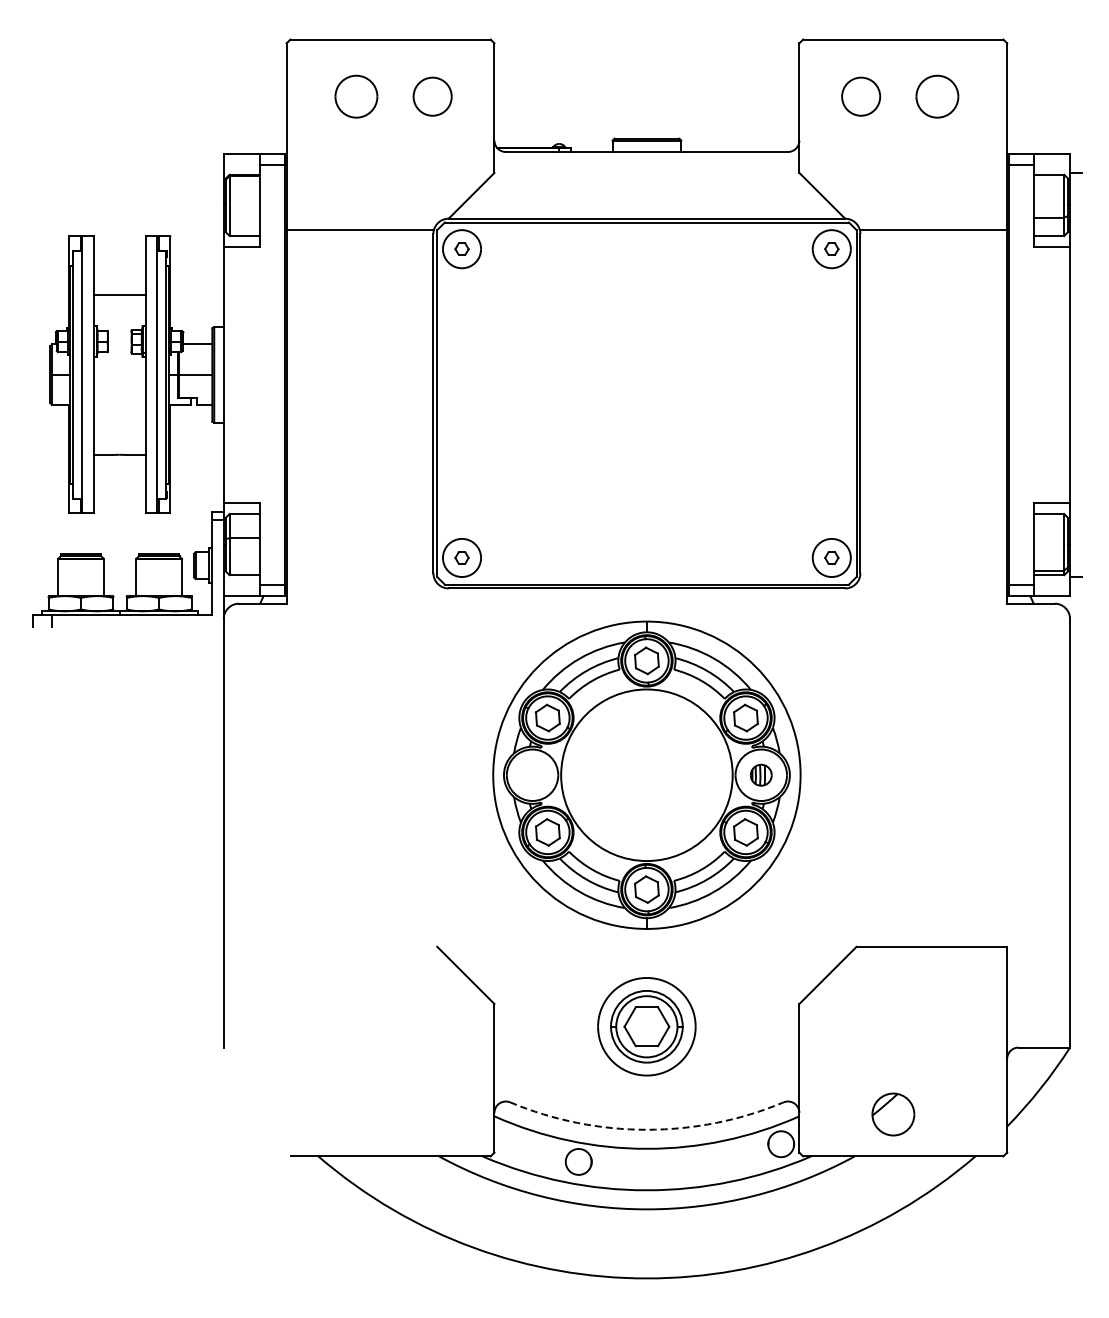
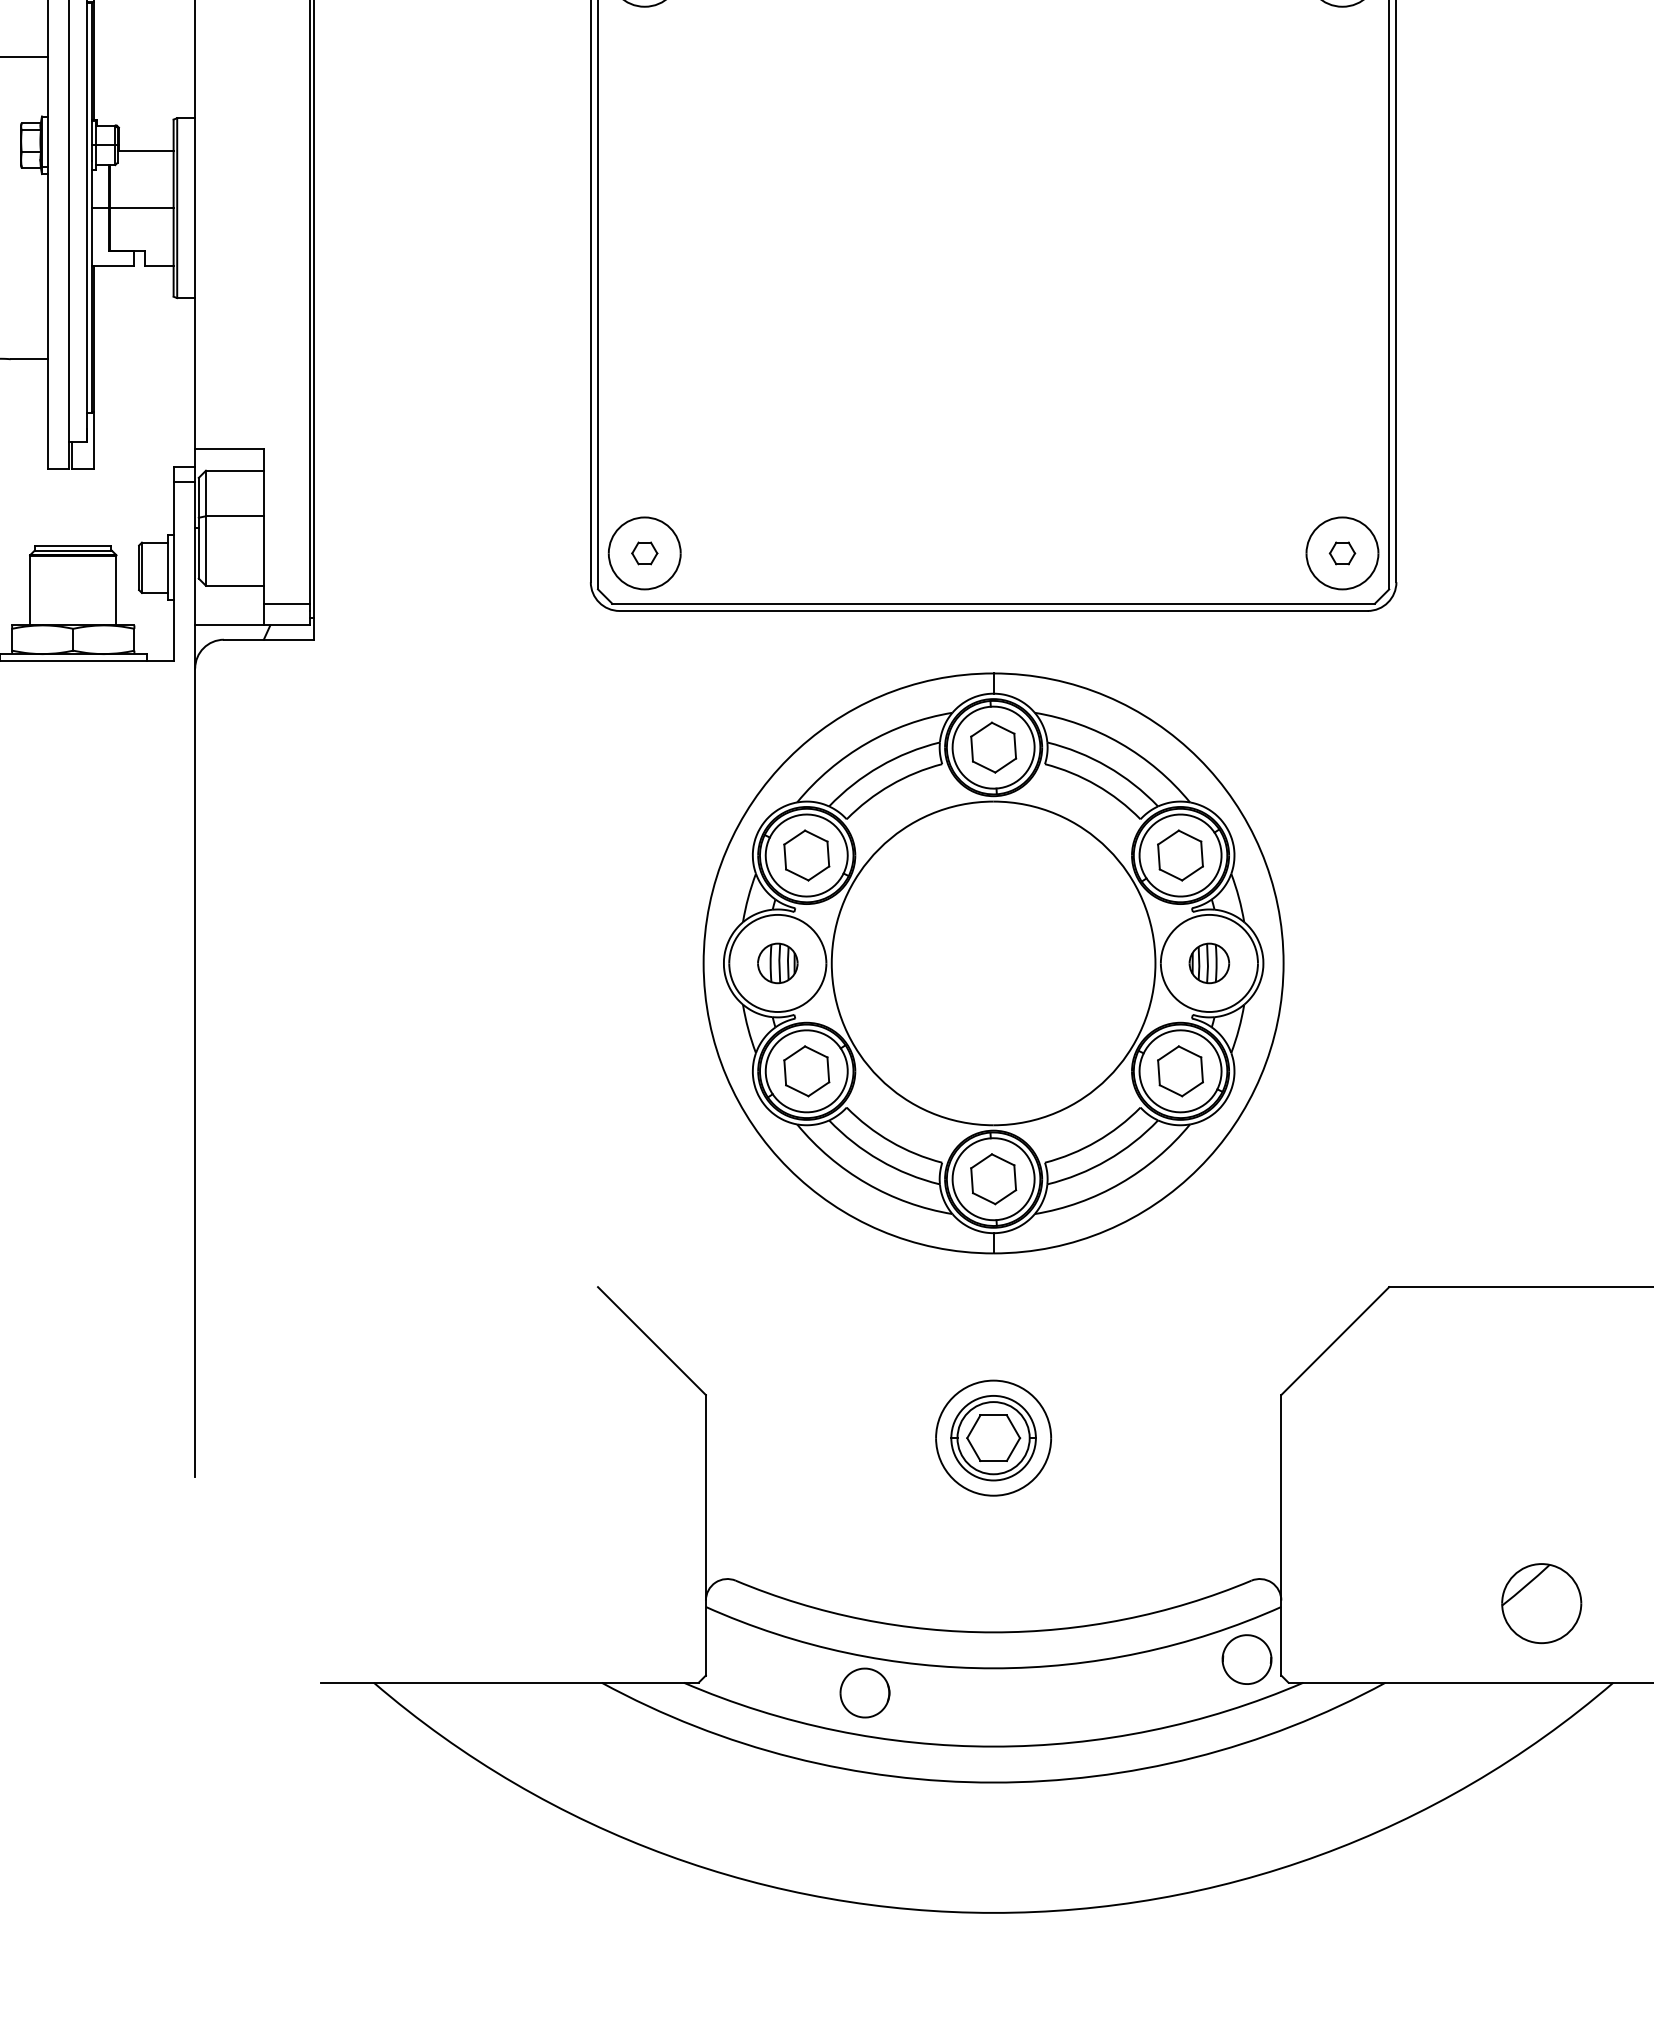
part: (532, 774) -> (777, 961), added
part: (646, 1026) -> (992, 1437), size x0.62
part: (893, 1114) -> (1541, 1603), moved
arc: (646, 1129) -> (992, 1631), dashed -> solid

